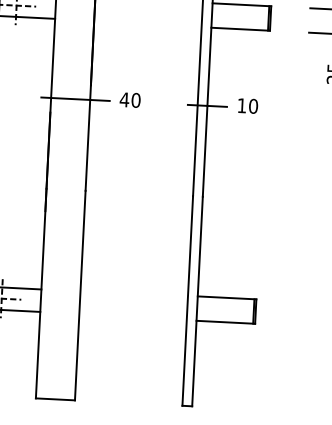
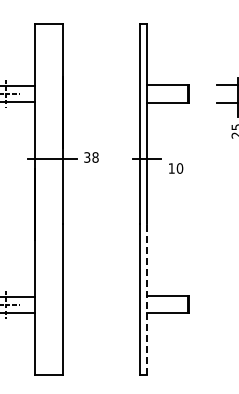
text: (129, 100) -> (90, 157), 40 -> 38
text: (248, 106) -> (176, 168), moved
line: (196, 301) -> (146, 299), solid -> dashed

